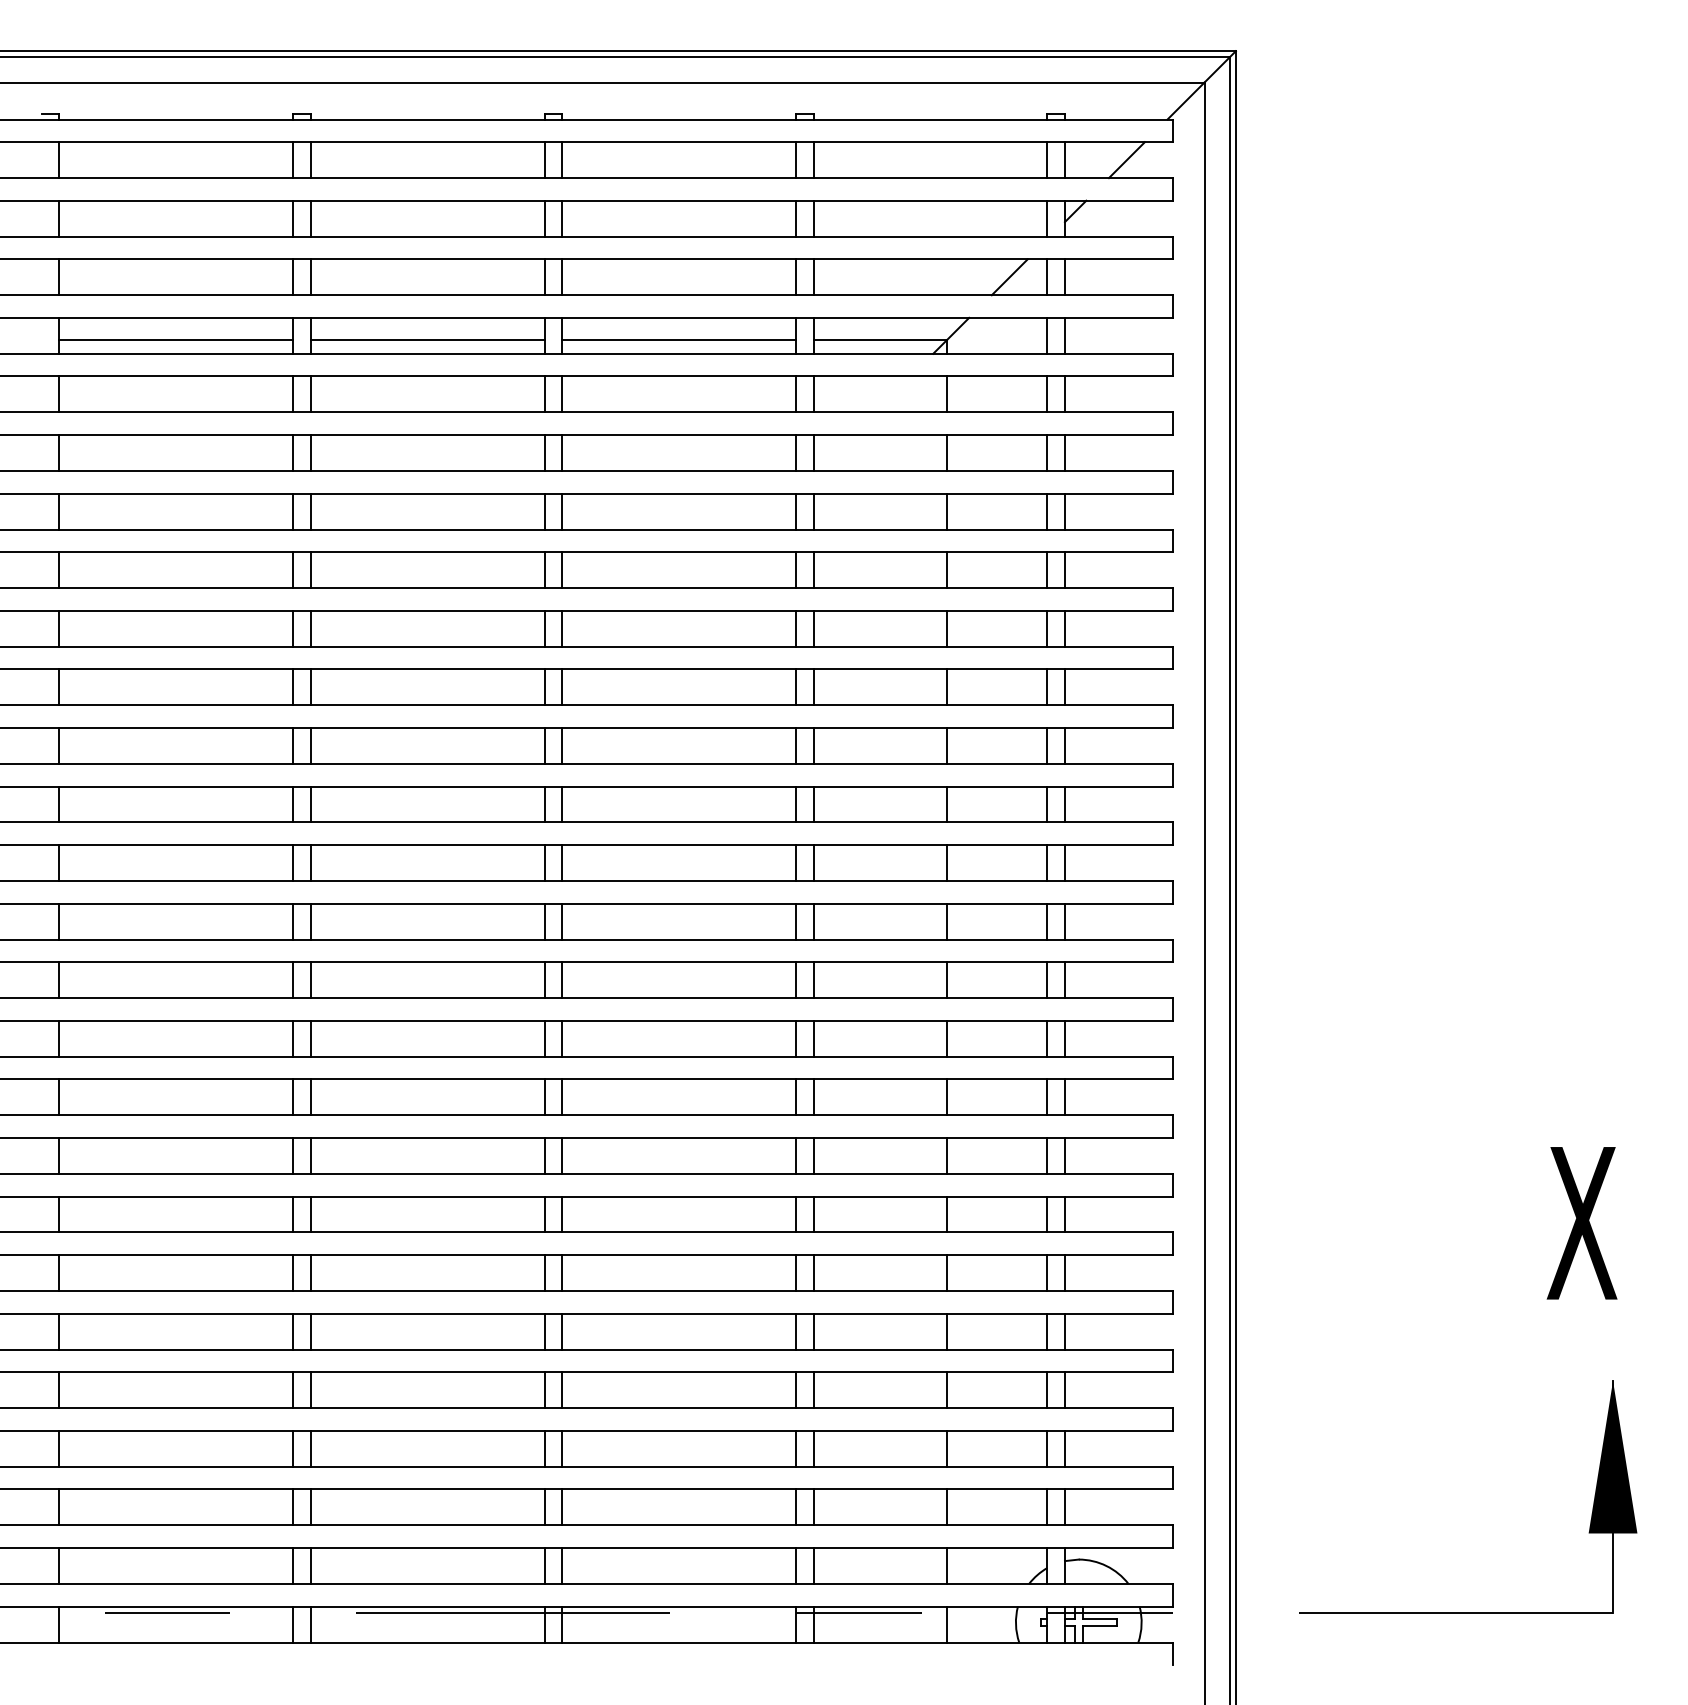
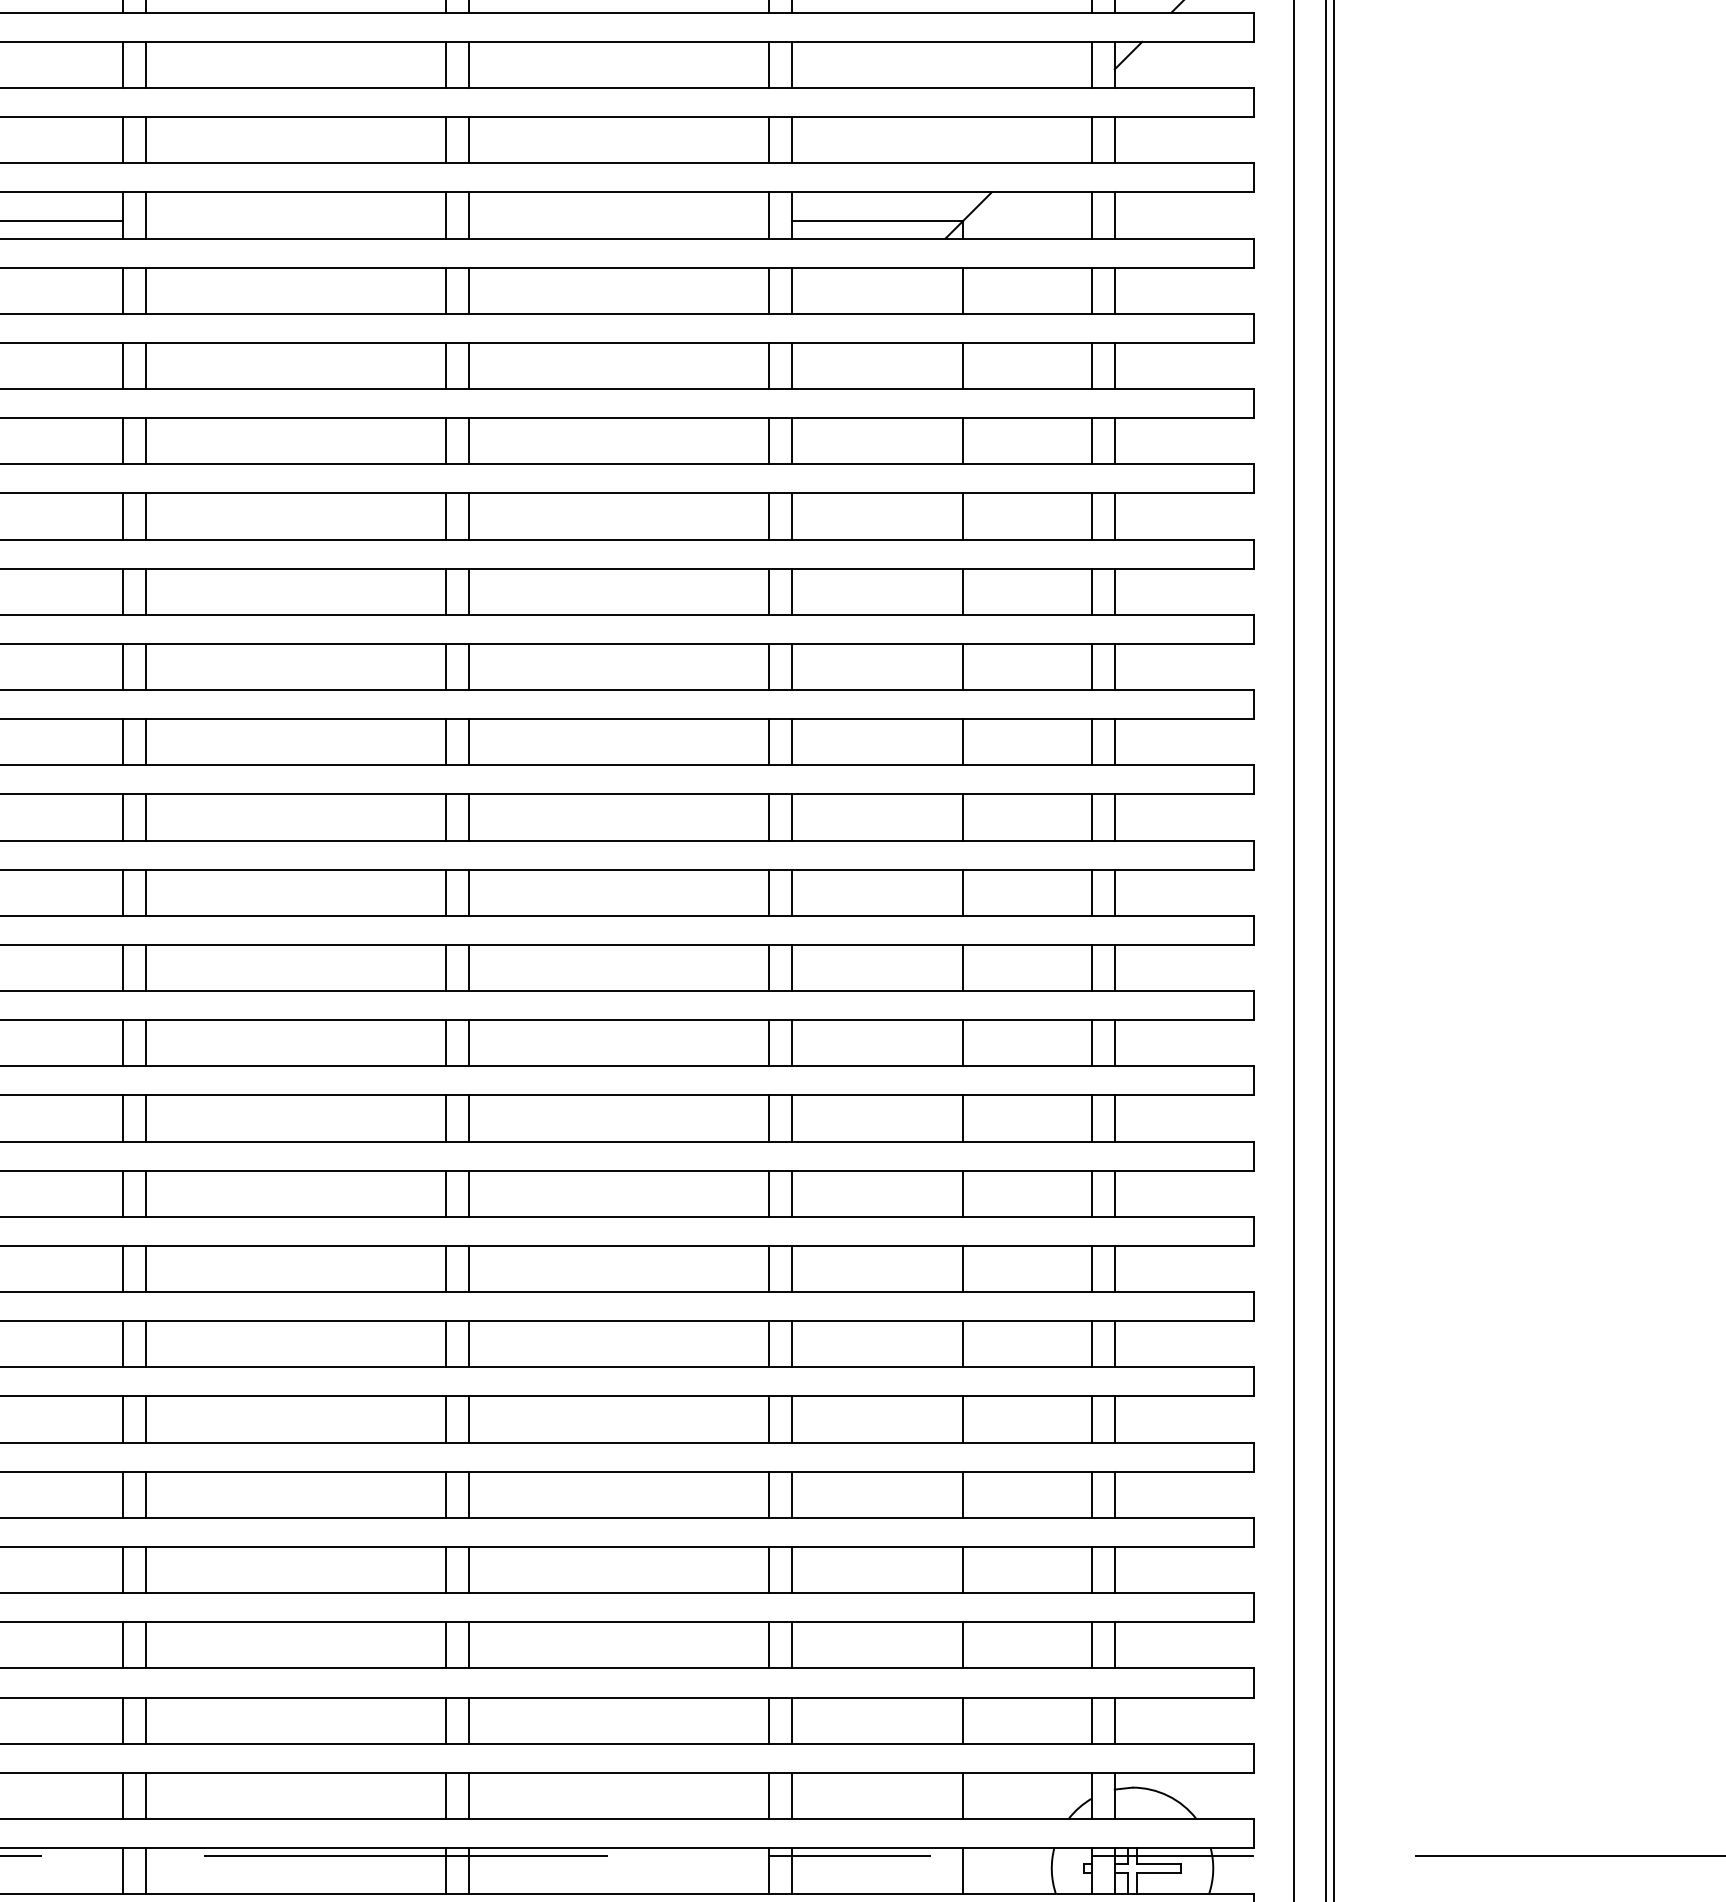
line: (1009, 277) -> (1043, 140), removed
line: (427, 340) -> (295, 221), removed
line: (678, 340) -> (618, 221), removed

